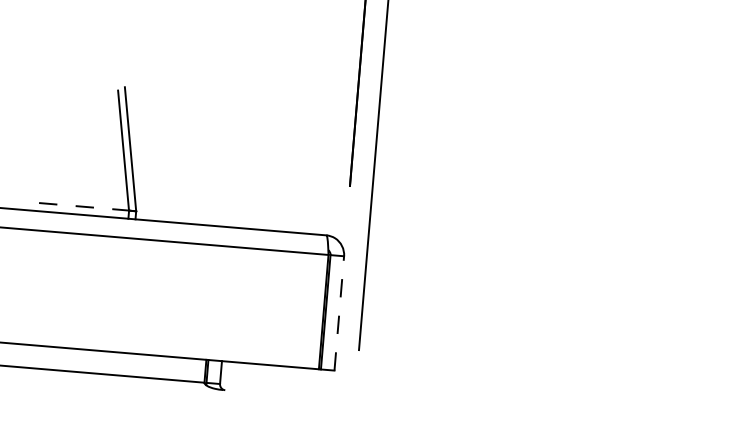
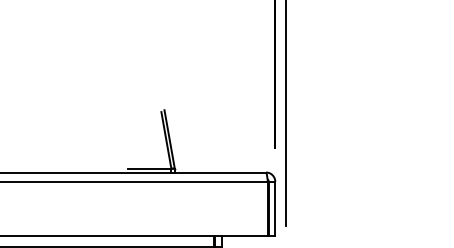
line: (83, 206) -> (149, 168), dashed -> solid
line: (339, 312) -> (275, 208), dashed -> solid

